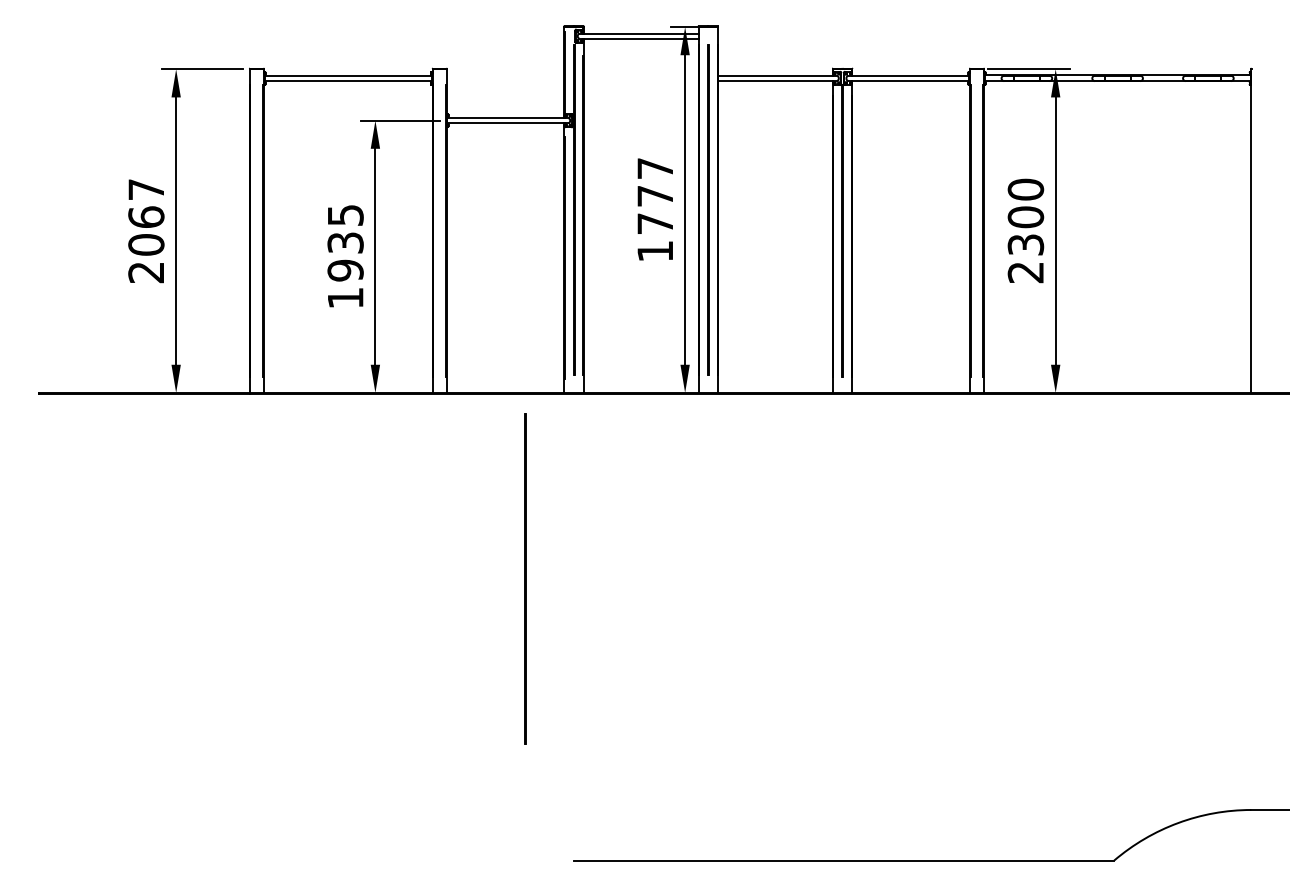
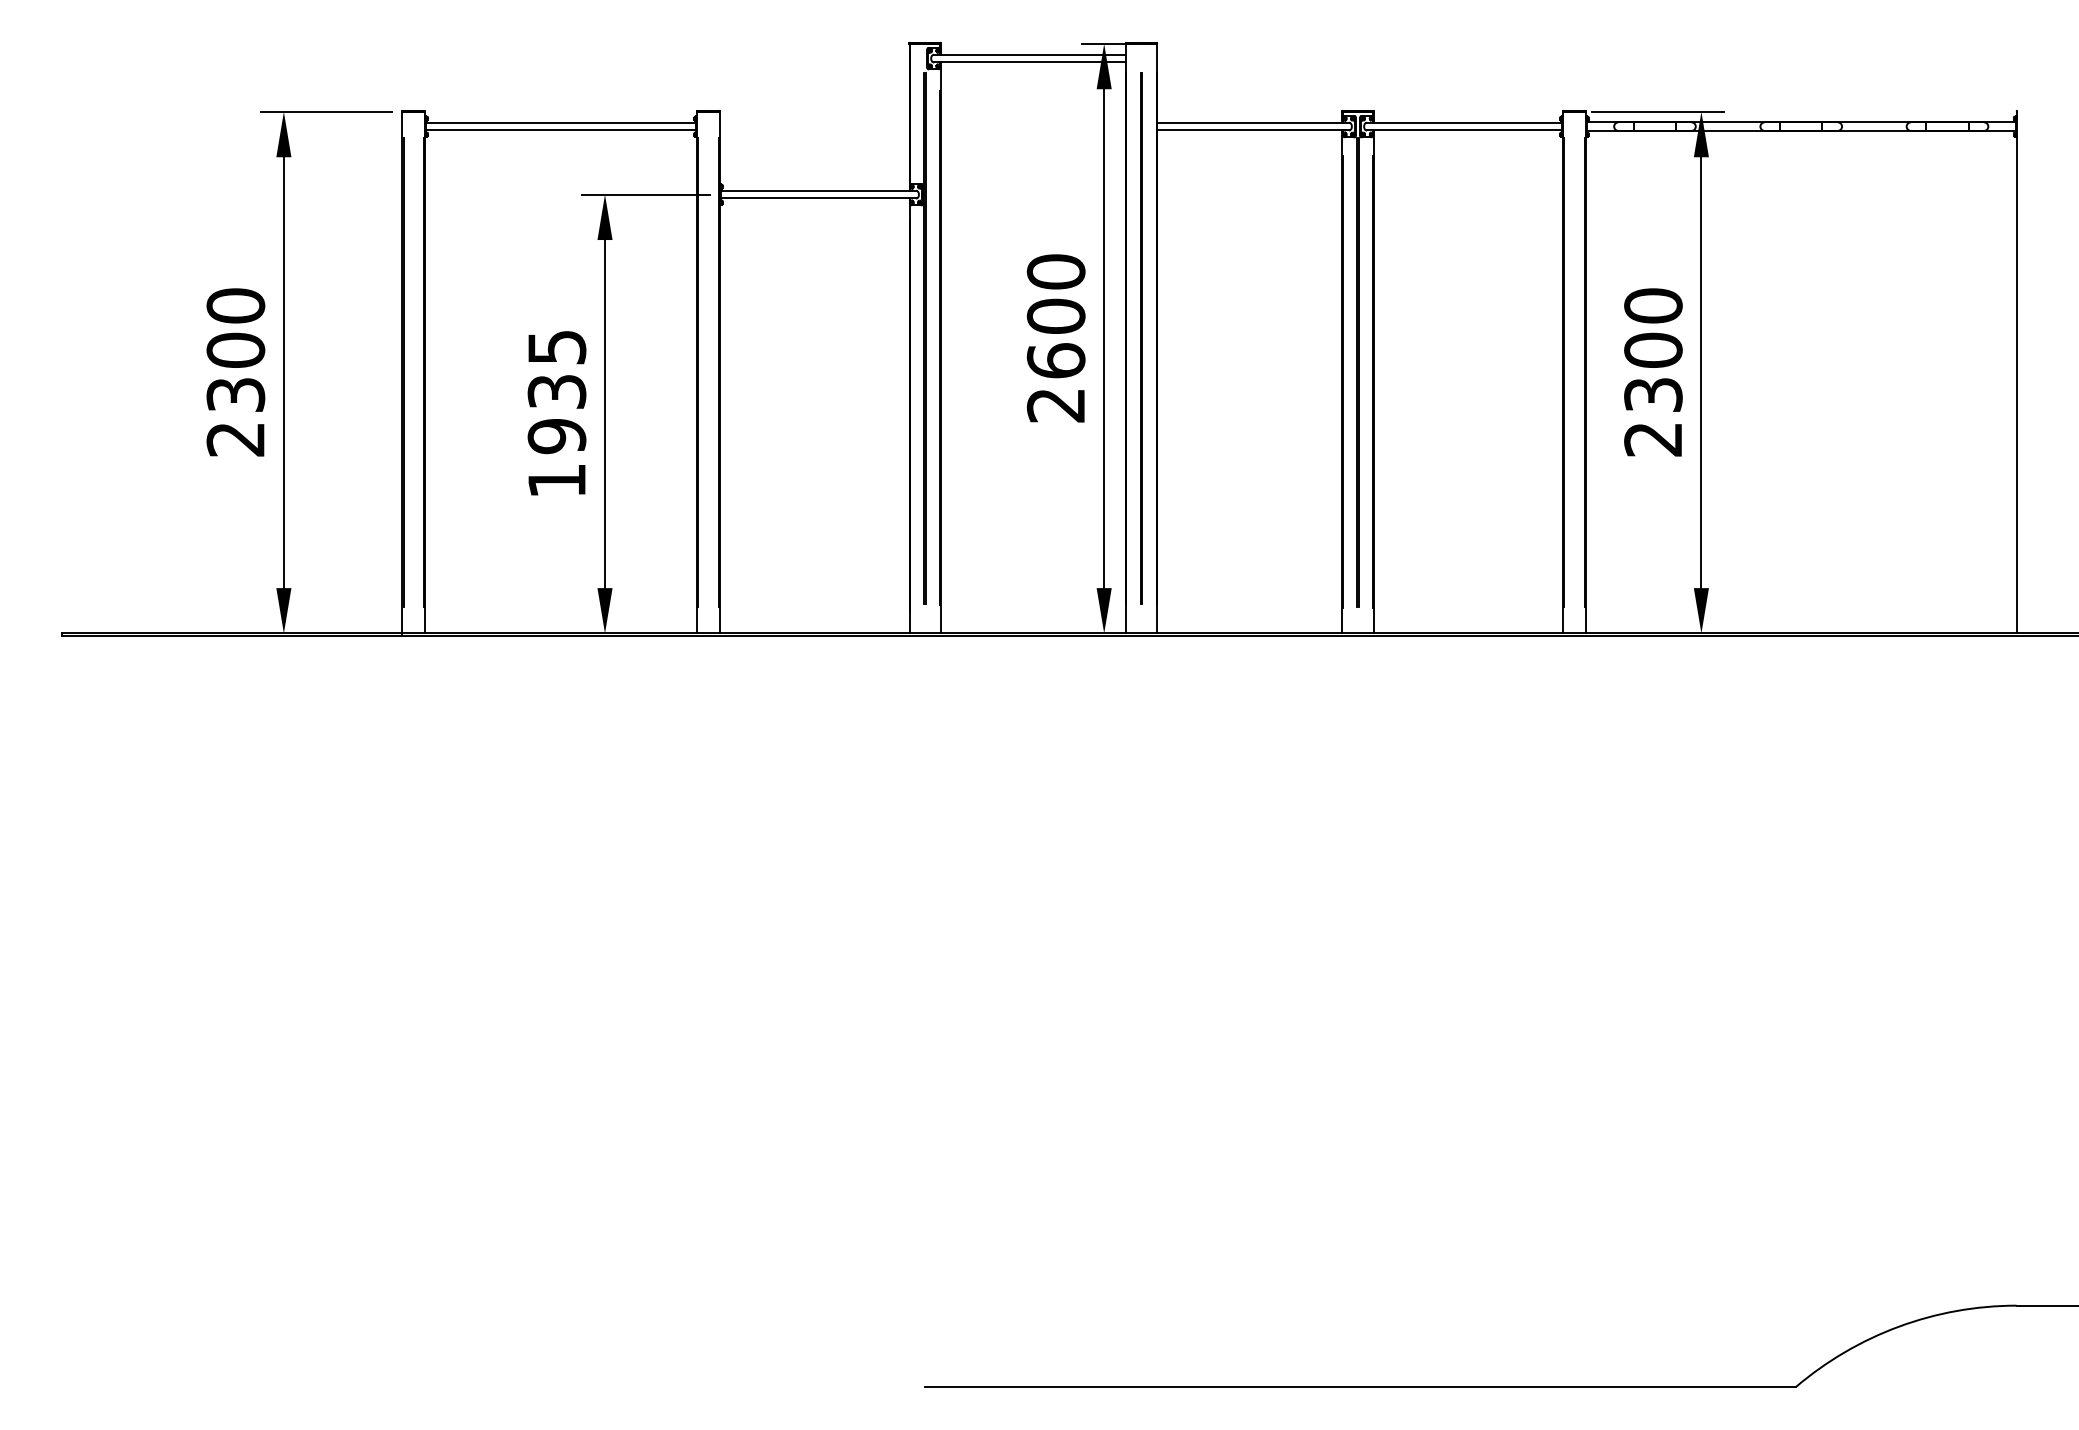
text: (655, 209) -> (1056, 337), 1777 -> 2600
text: (146, 216) -> (236, 349), 2067 -> 2300
line: (525, 578) -> (846, 932), removed

